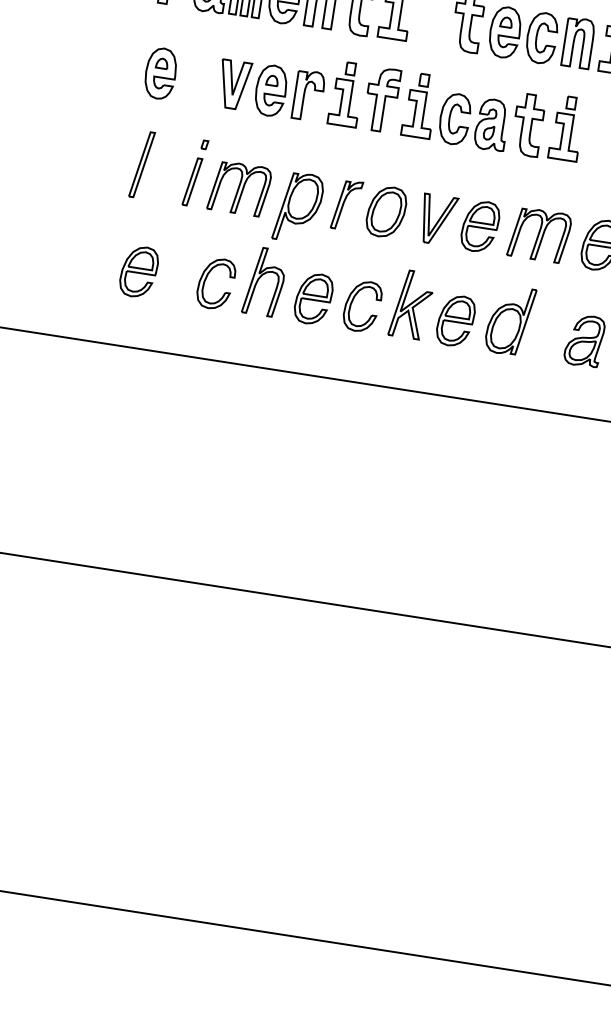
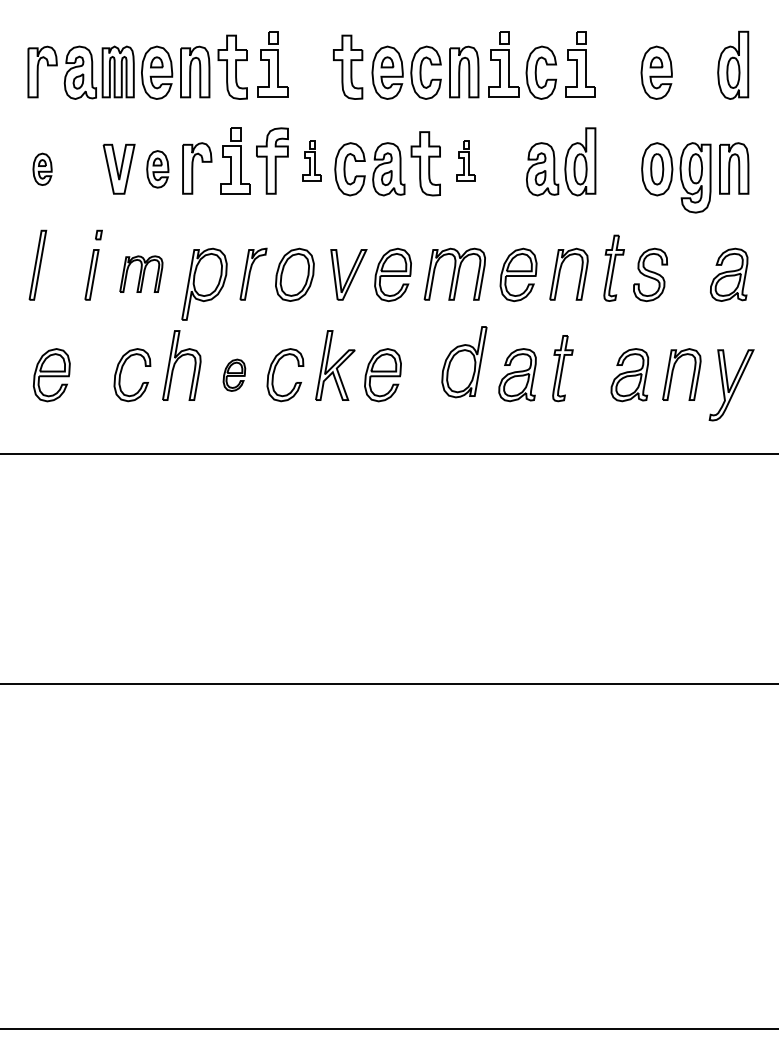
part: (160, 73) -> (42, 169), size x0.6
part: (270, 90) -> (157, 169), size x0.7
part: (419, 105) -> (311, 160), size x0.6
part: (566, 127) -> (465, 160), size x0.6
part: (239, 187) -> (141, 273), size x0.7
part: (313, 299) -> (234, 375), size x0.6
part: (510, 320) -> (464, 362), moved

